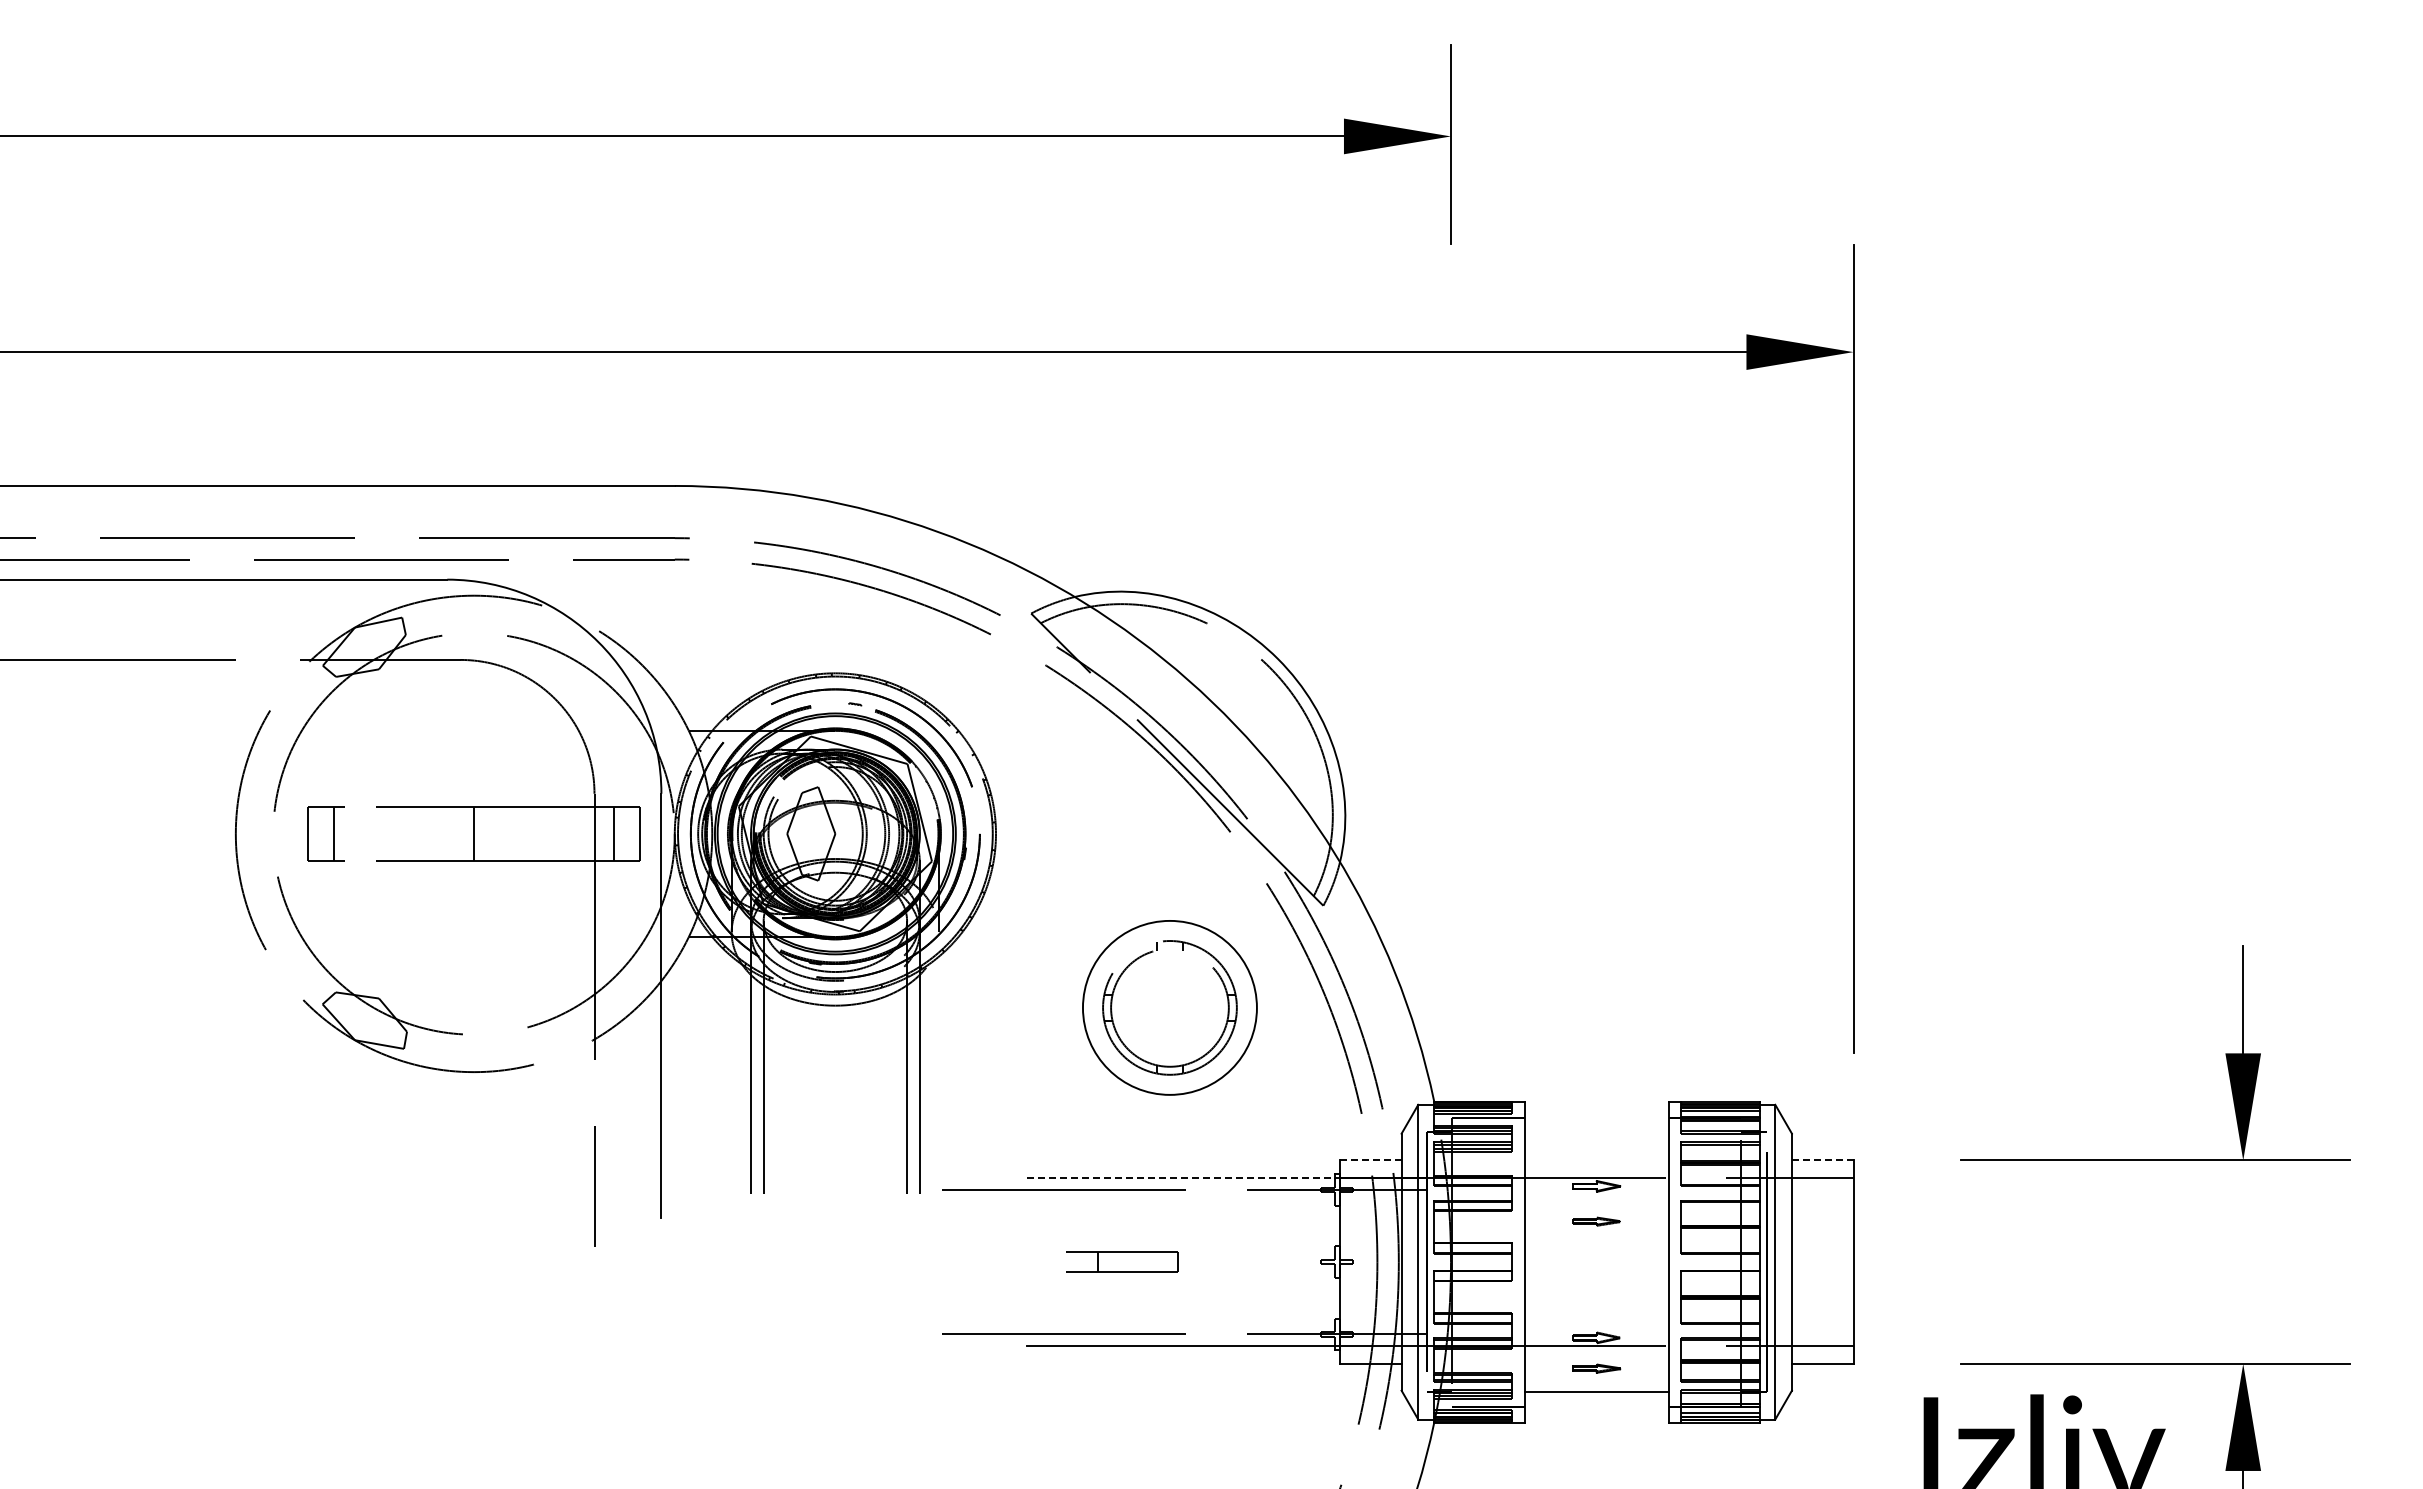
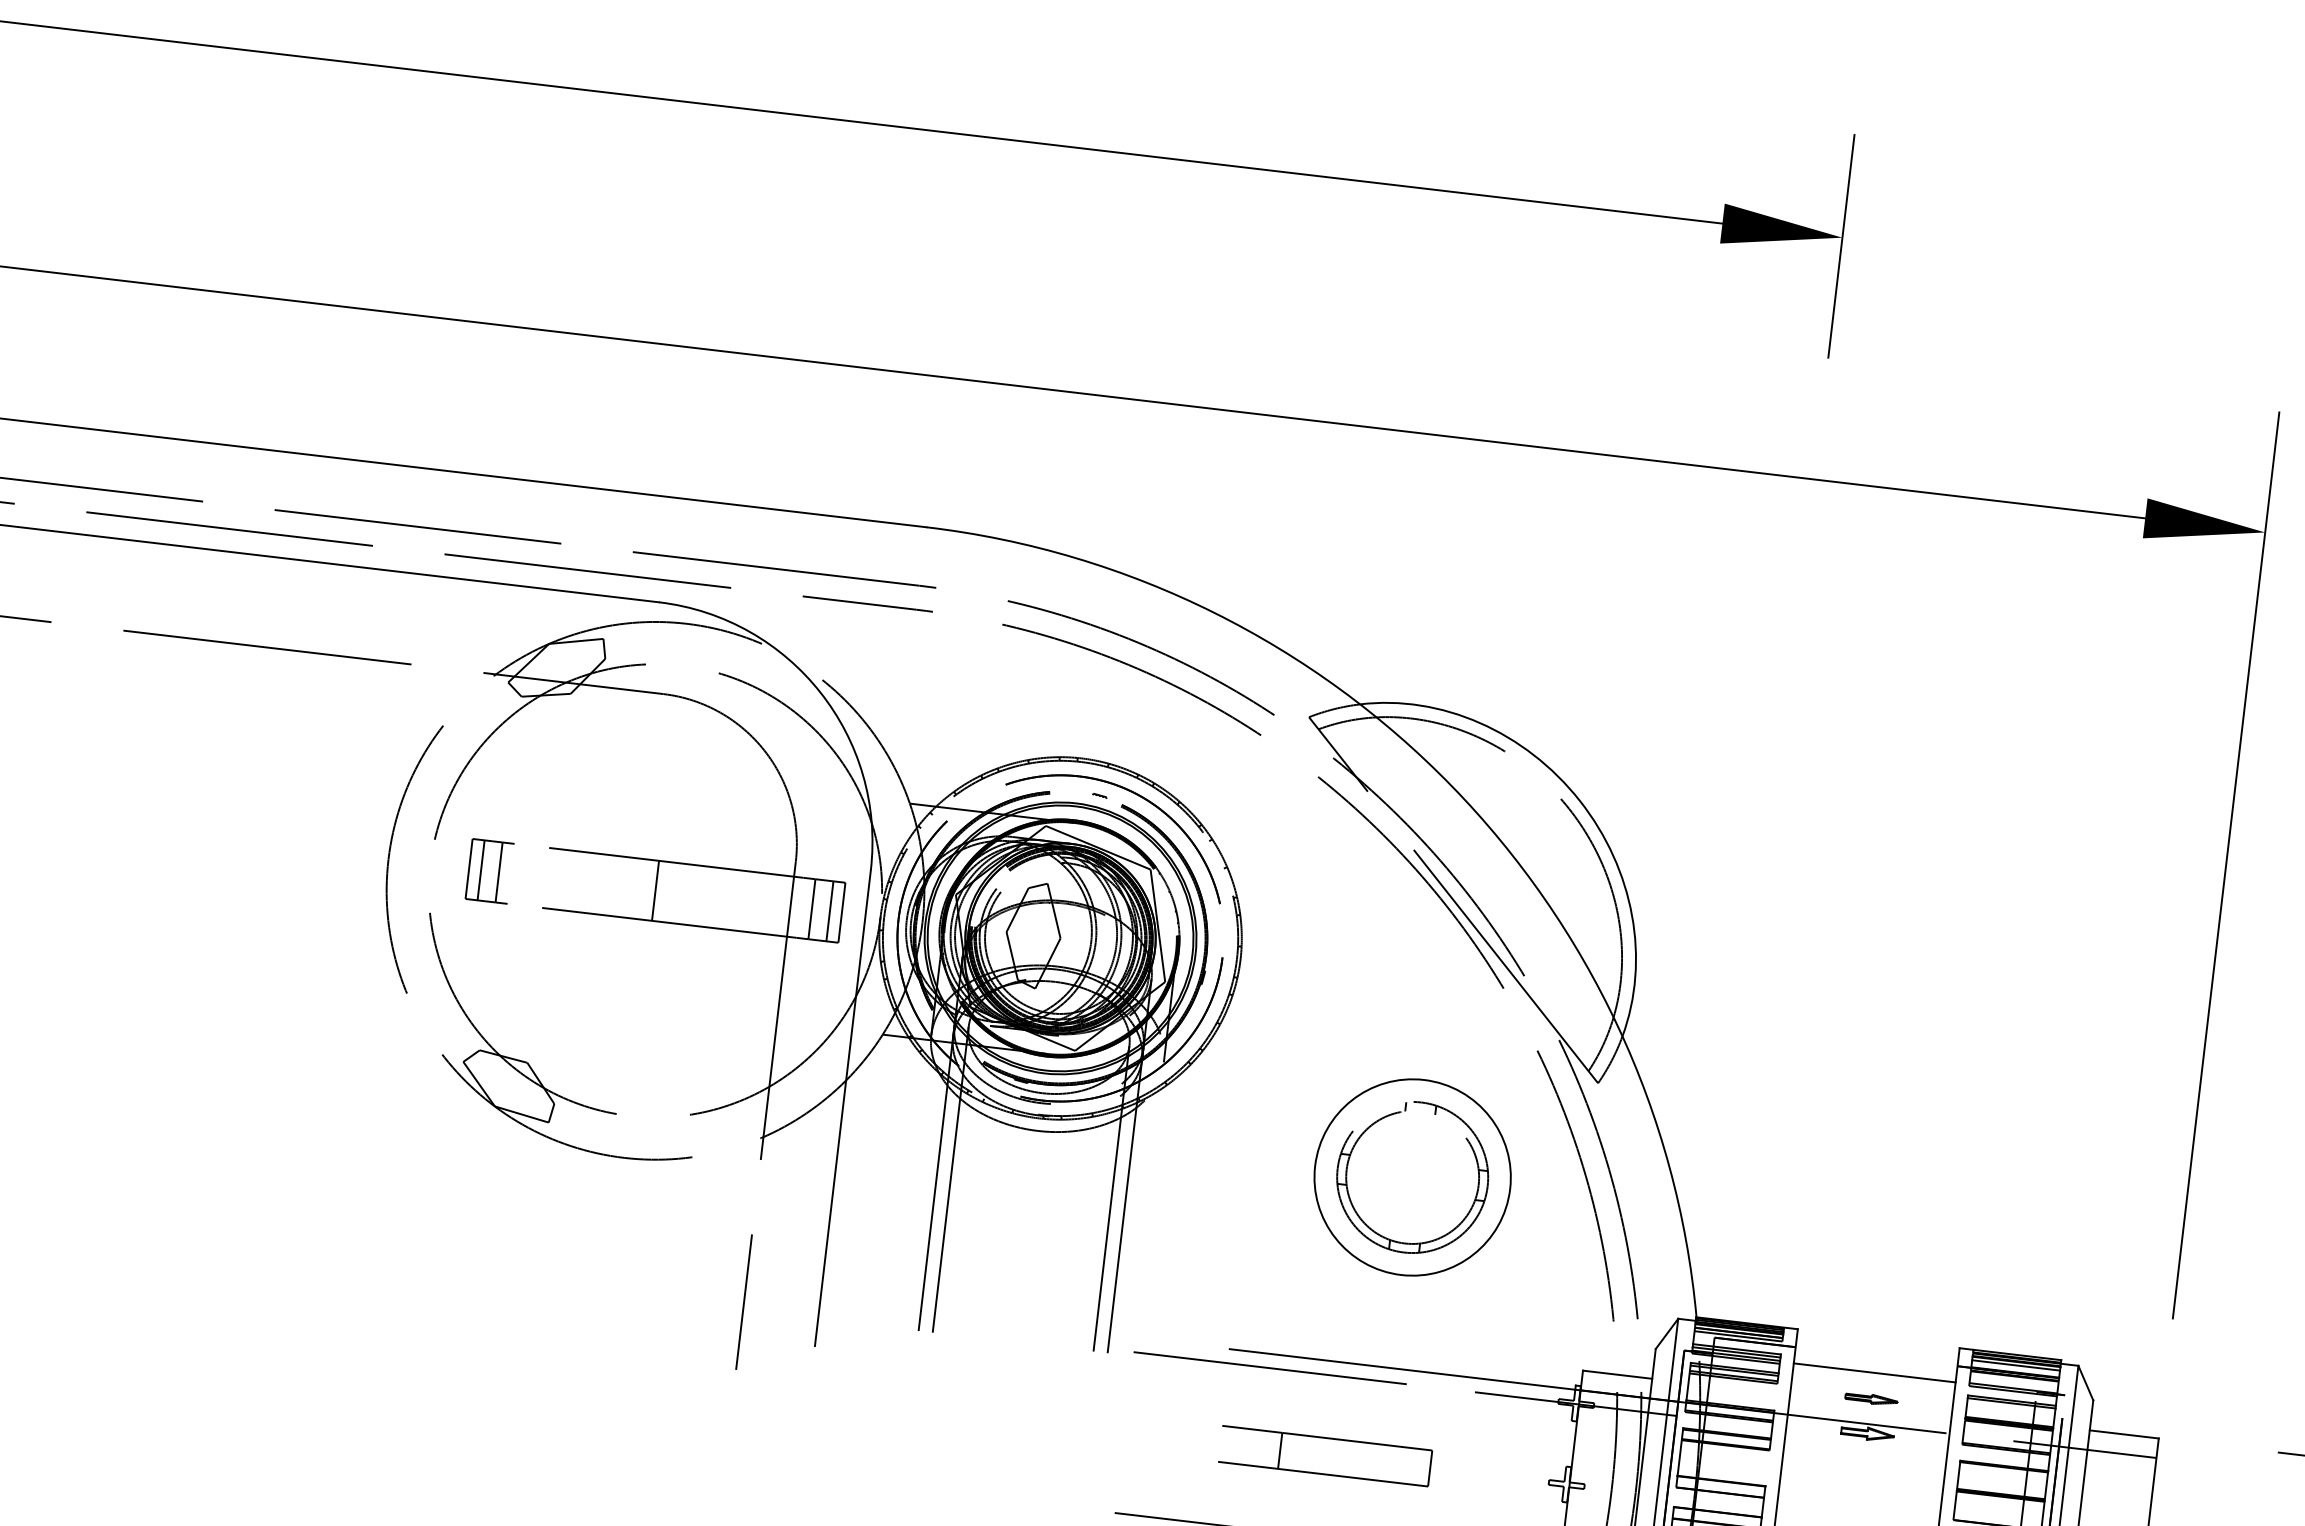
line: (318, 833) -> (481, 869), added
line: (629, 833) -> (829, 910), added
line: (1596, 1132) -> (1874, 1373), added
line: (1370, 1160) -> (1617, 1374), dashed -> solid
line: (1822, 1160) -> (2123, 1434), dashed -> solid
line: (1183, 1177) -> (1405, 1369), dashed -> solid
part: (1596, 1221) -> (1871, 1399), moved
part: (1121, 1261) -> (1324, 1455), size x1.67

